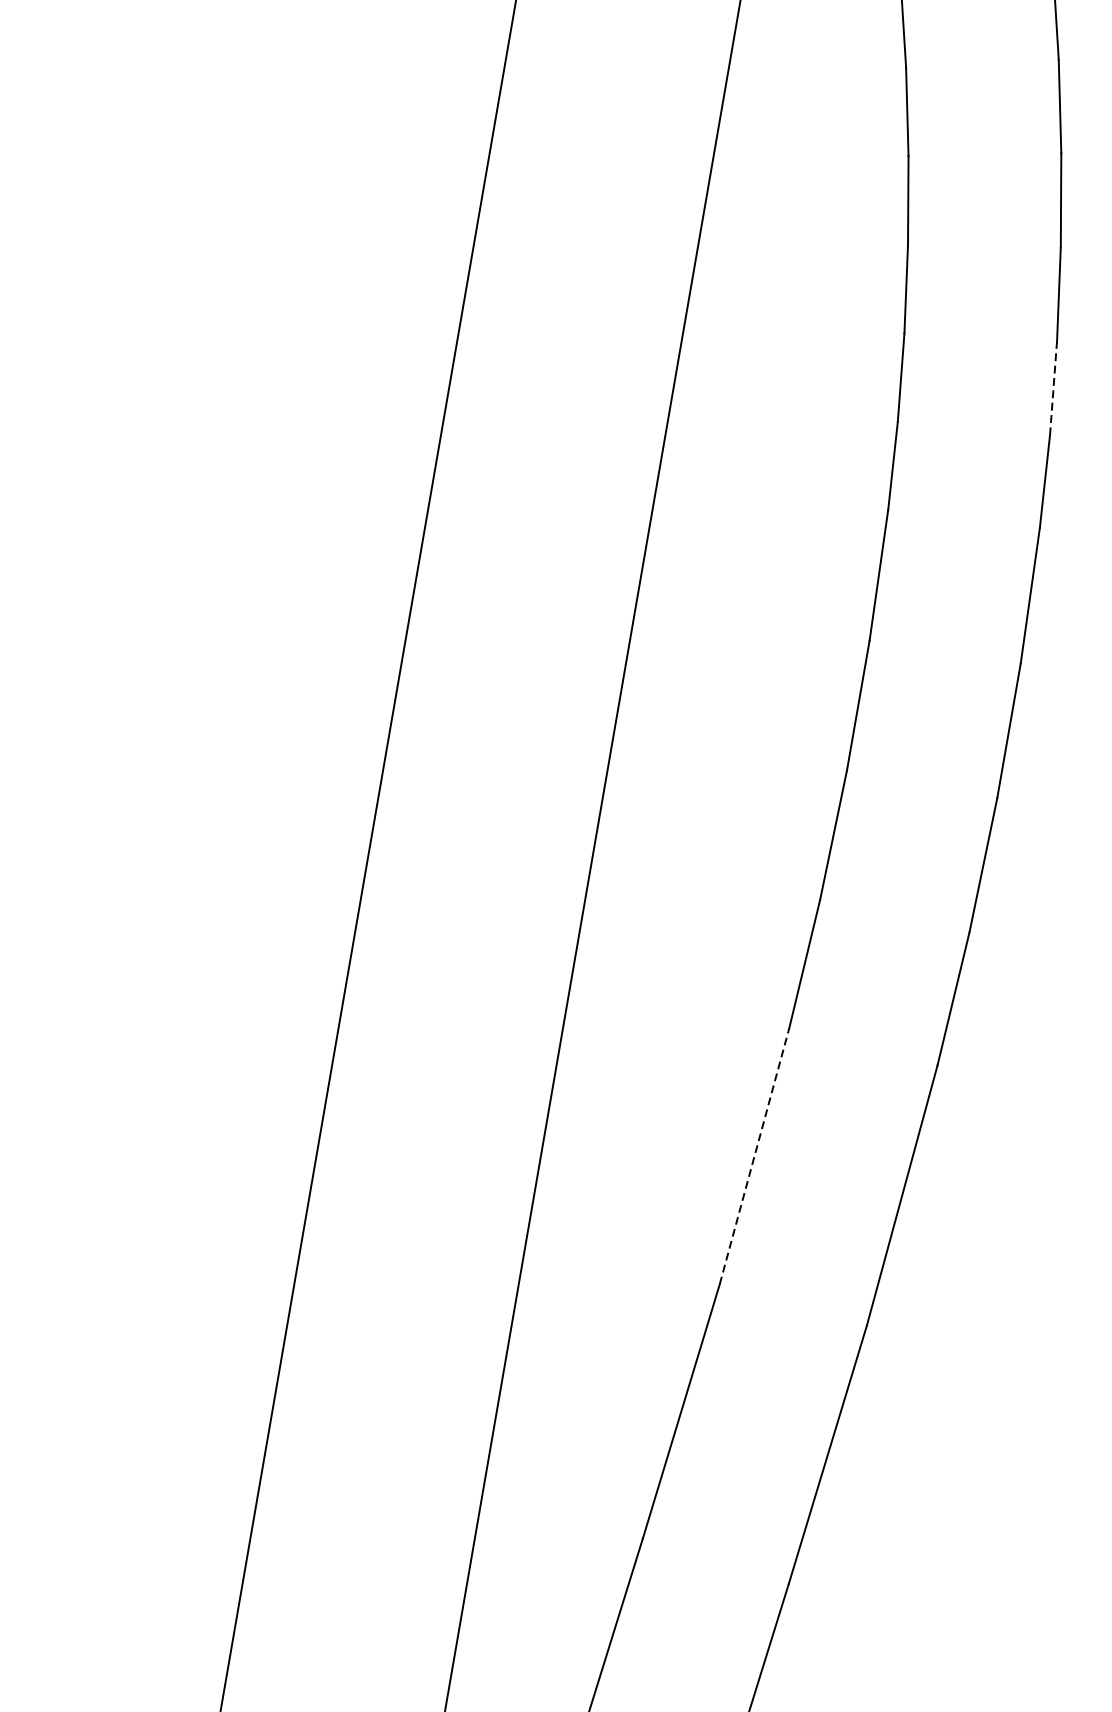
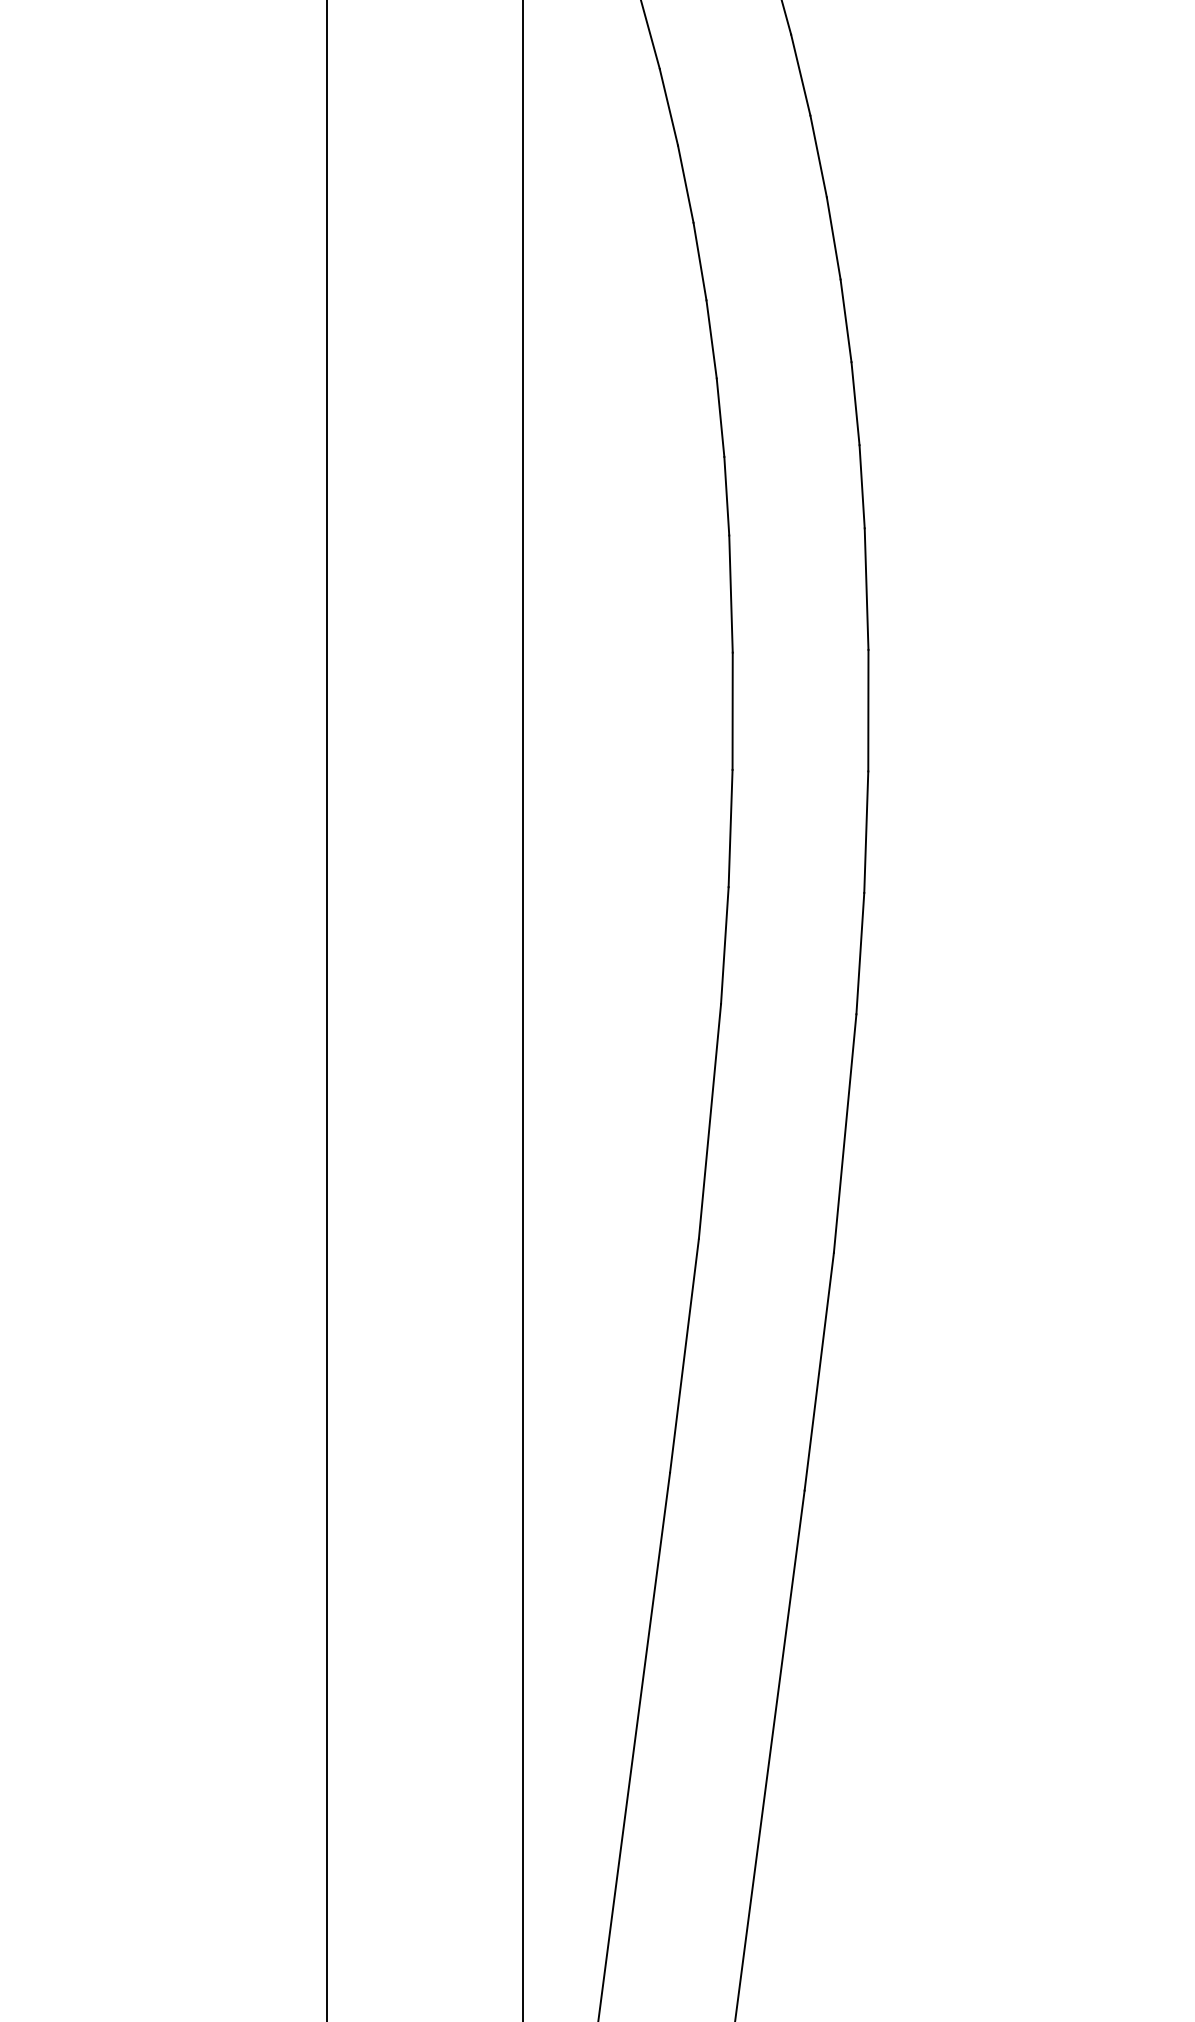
line: (1053, 387) -> (855, 403), dashed -> solid
line: (754, 1156) -> (709, 1121), dashed -> solid

